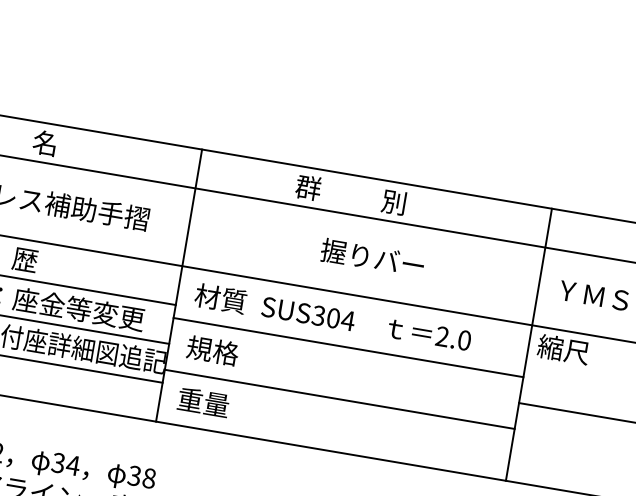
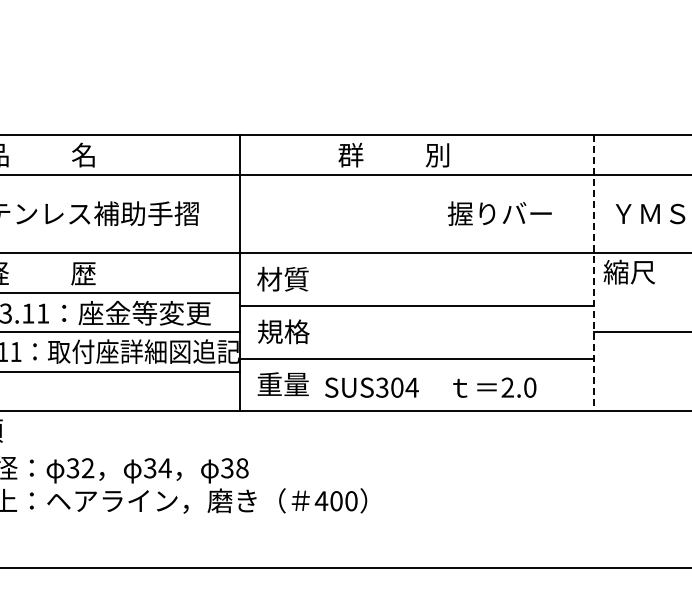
text: (372, 257) -> (499, 213), moved
text: (366, 323) -> (430, 387), moved
line: (528, 345) -> (594, 273), solid -> dashed

